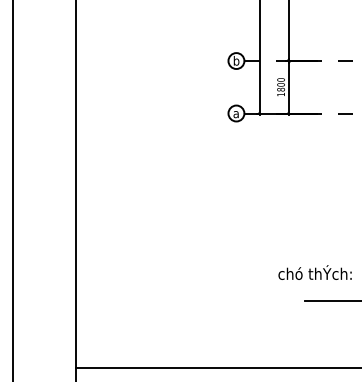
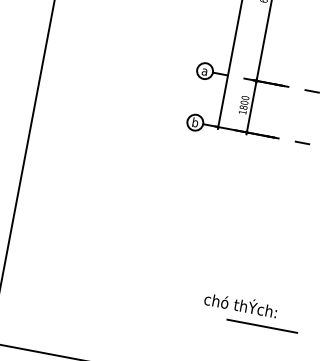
text: (236, 60) -> (205, 70), b -> a
text: (236, 113) -> (195, 122), a -> b
text: (314, 272) -> (240, 304), moved

